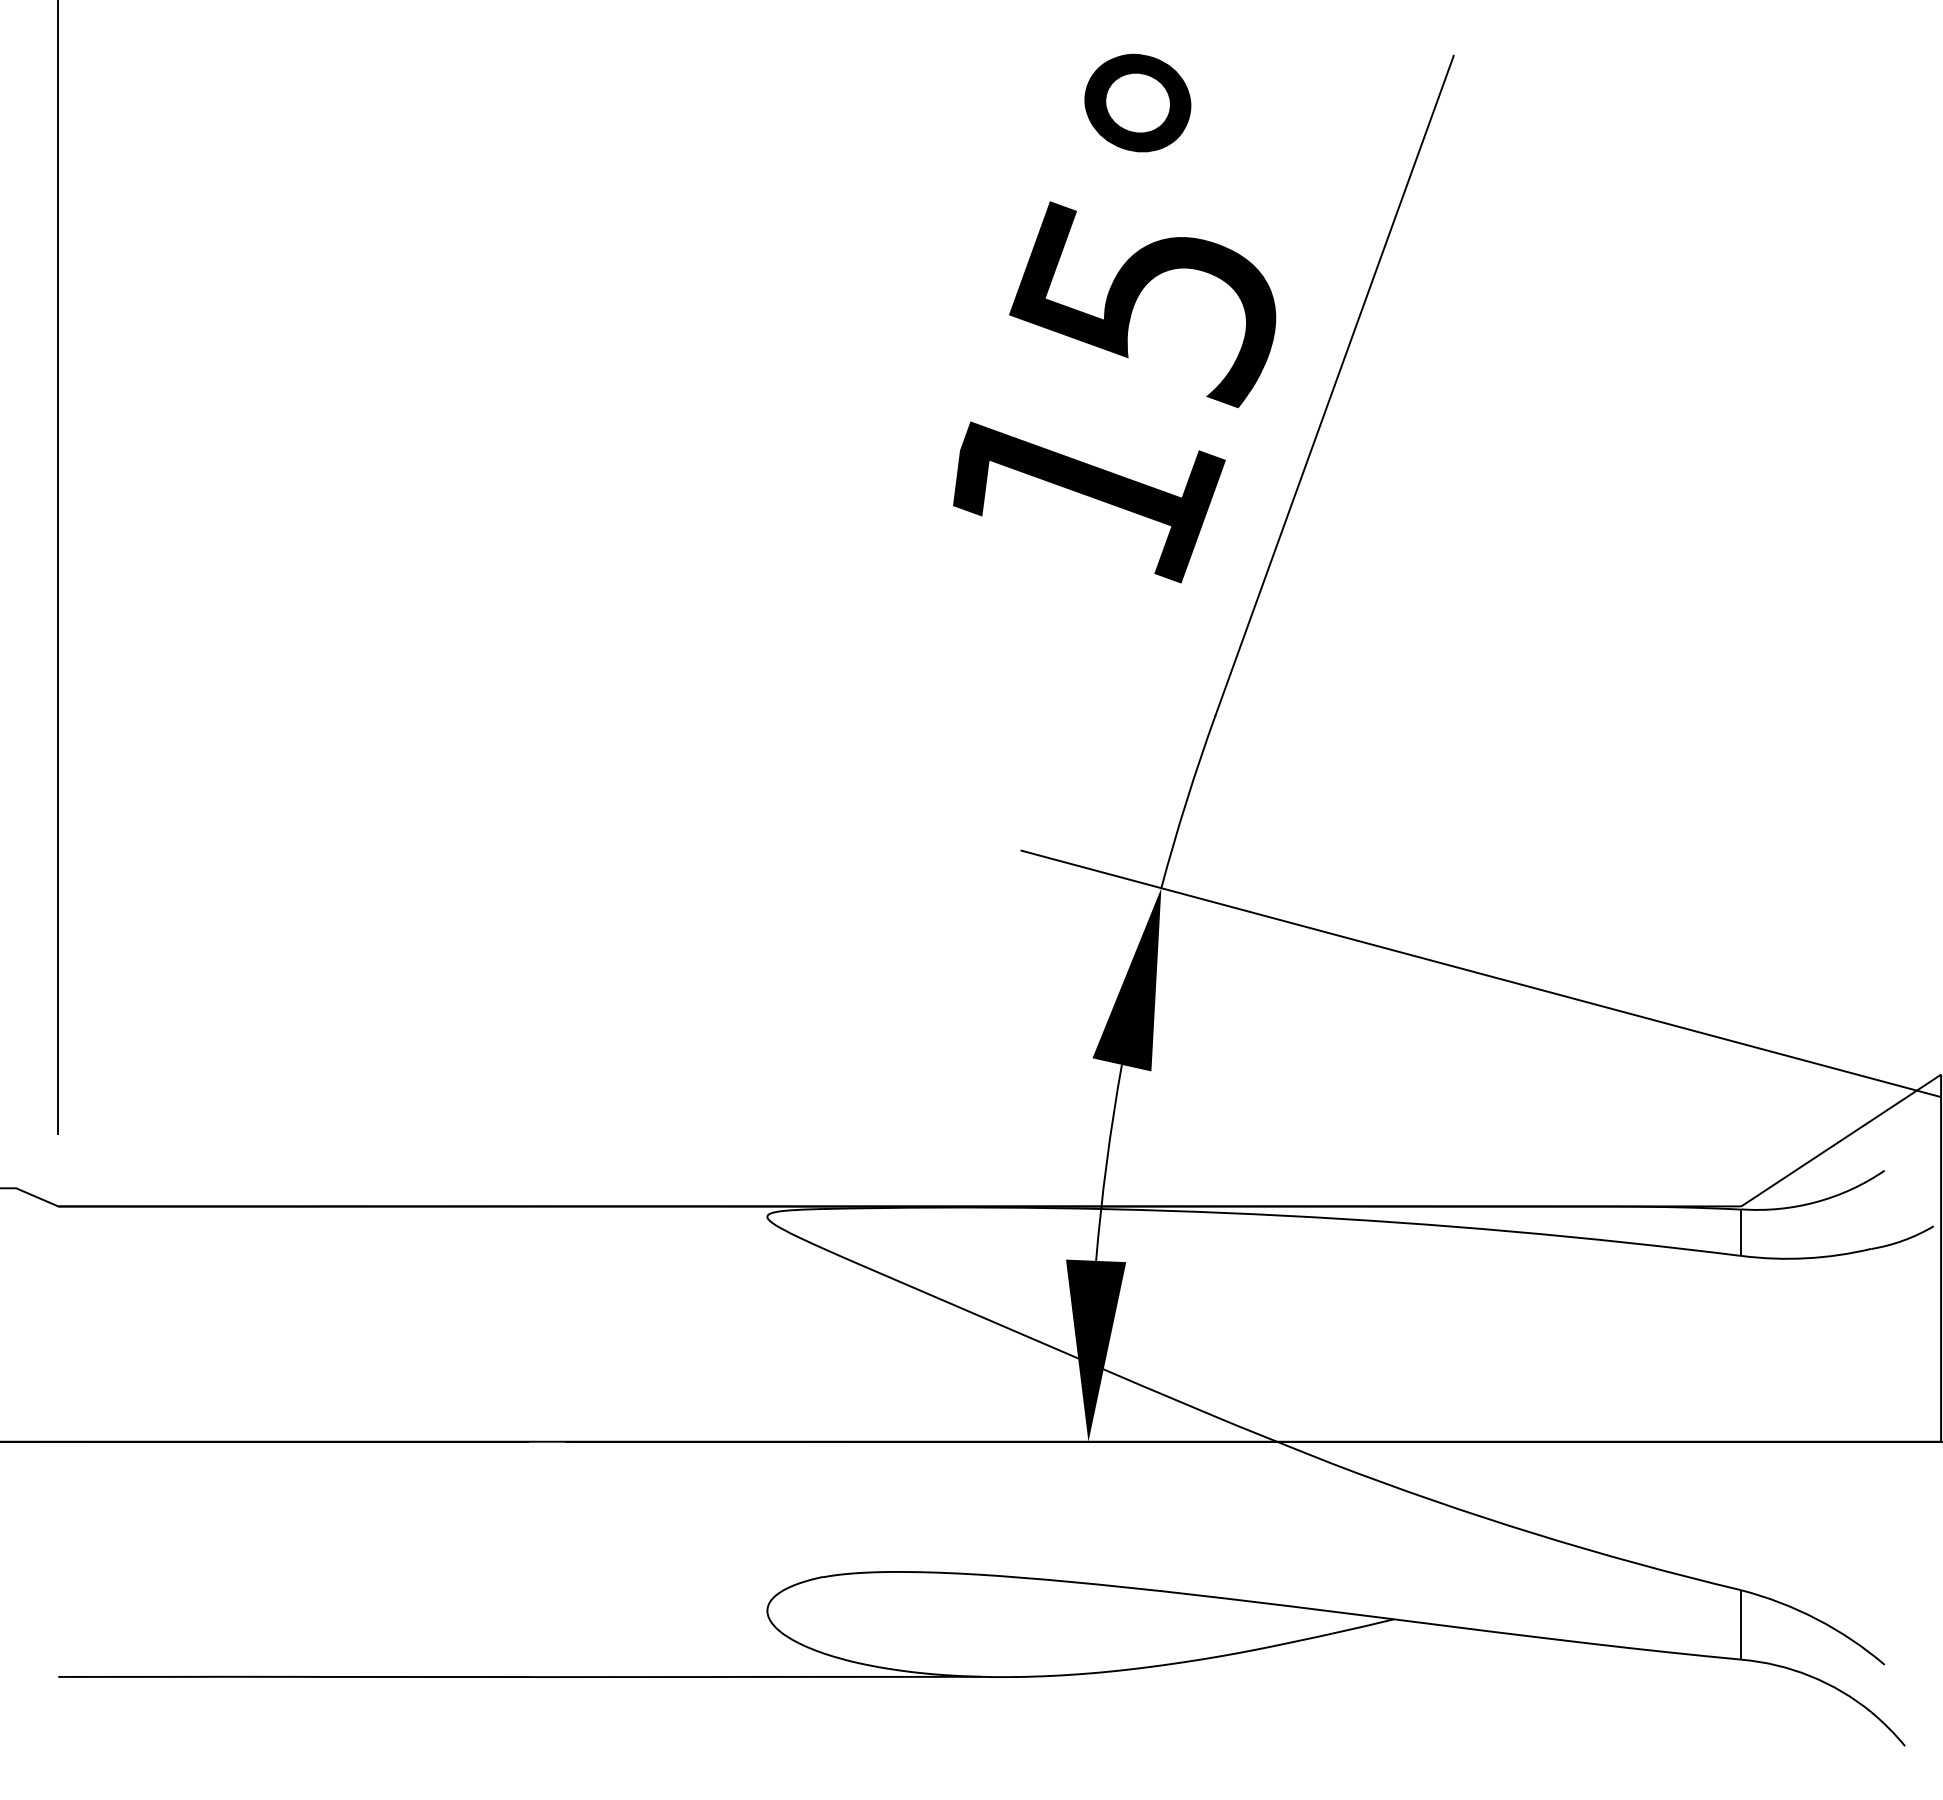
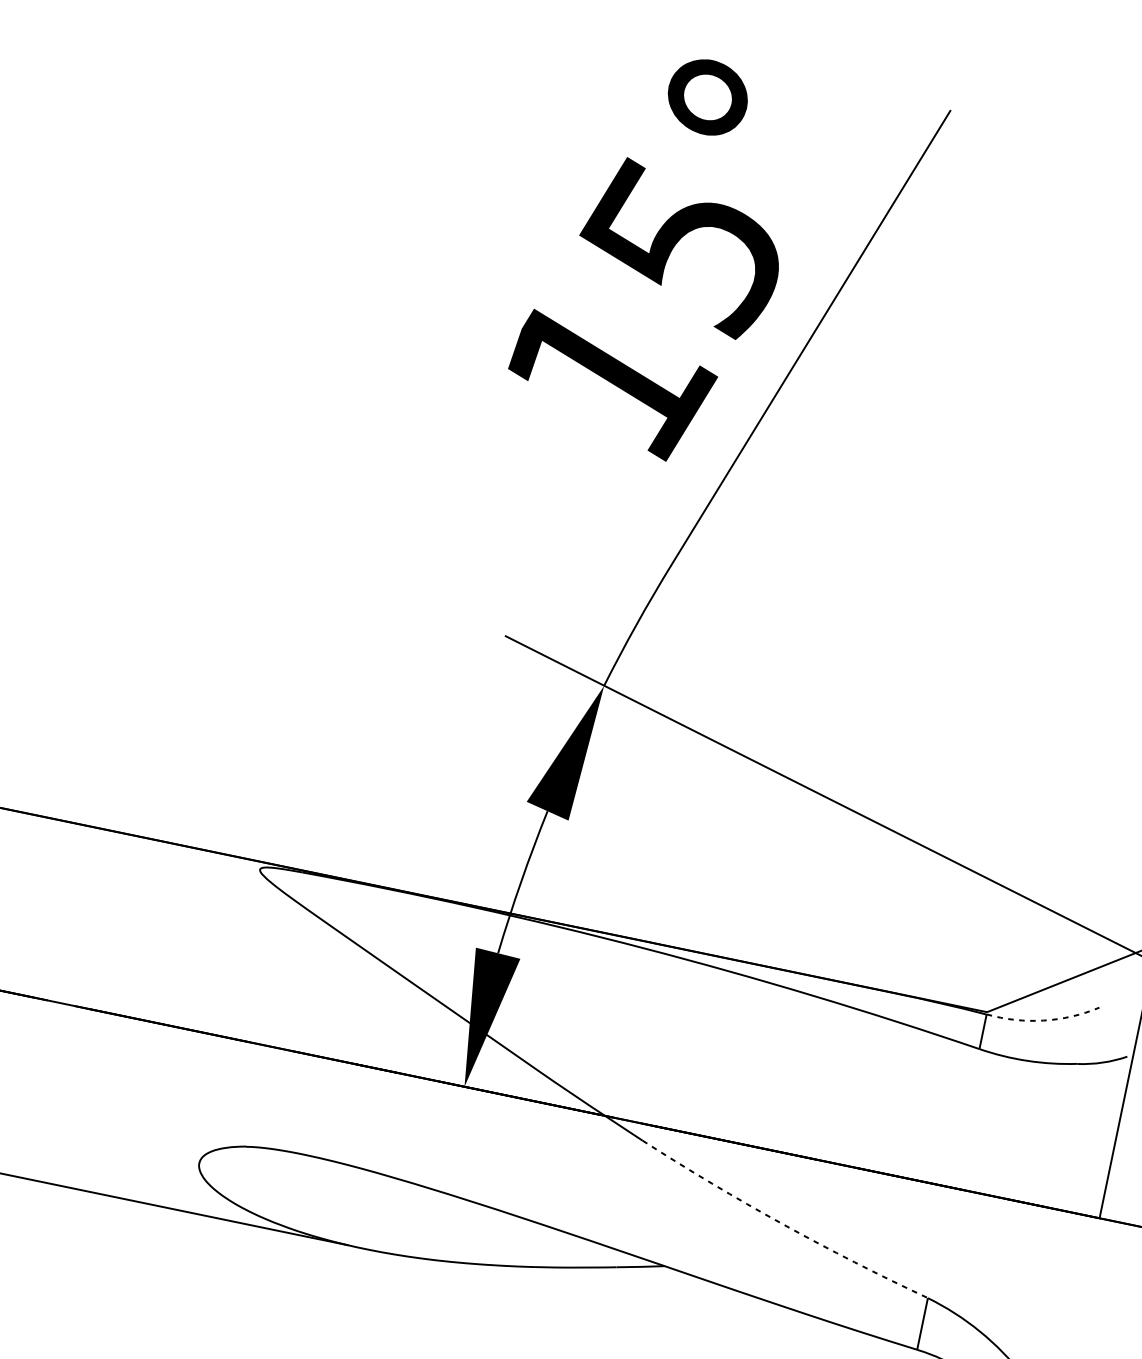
arc: (1816, 1202) -> (1043, 1020), solid -> dashed
arc: (1534, 1533) -> (782, 1223), solid -> dashed

